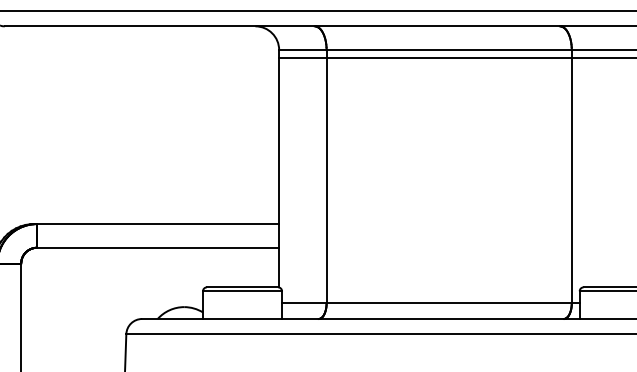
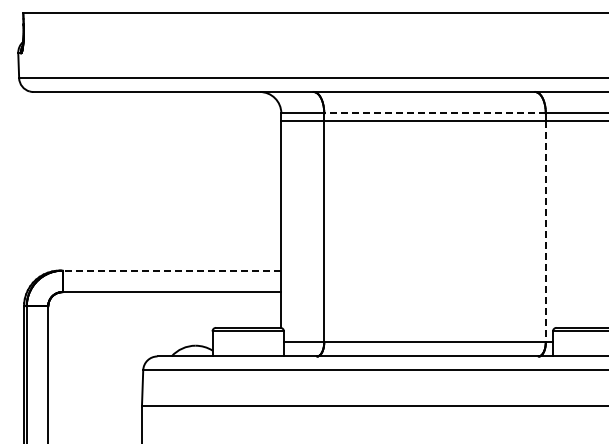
line: (449, 50) -> (435, 113), solid -> dashed
line: (571, 180) -> (545, 231), solid -> dashed
line: (157, 223) -> (171, 270), solid -> dashed

